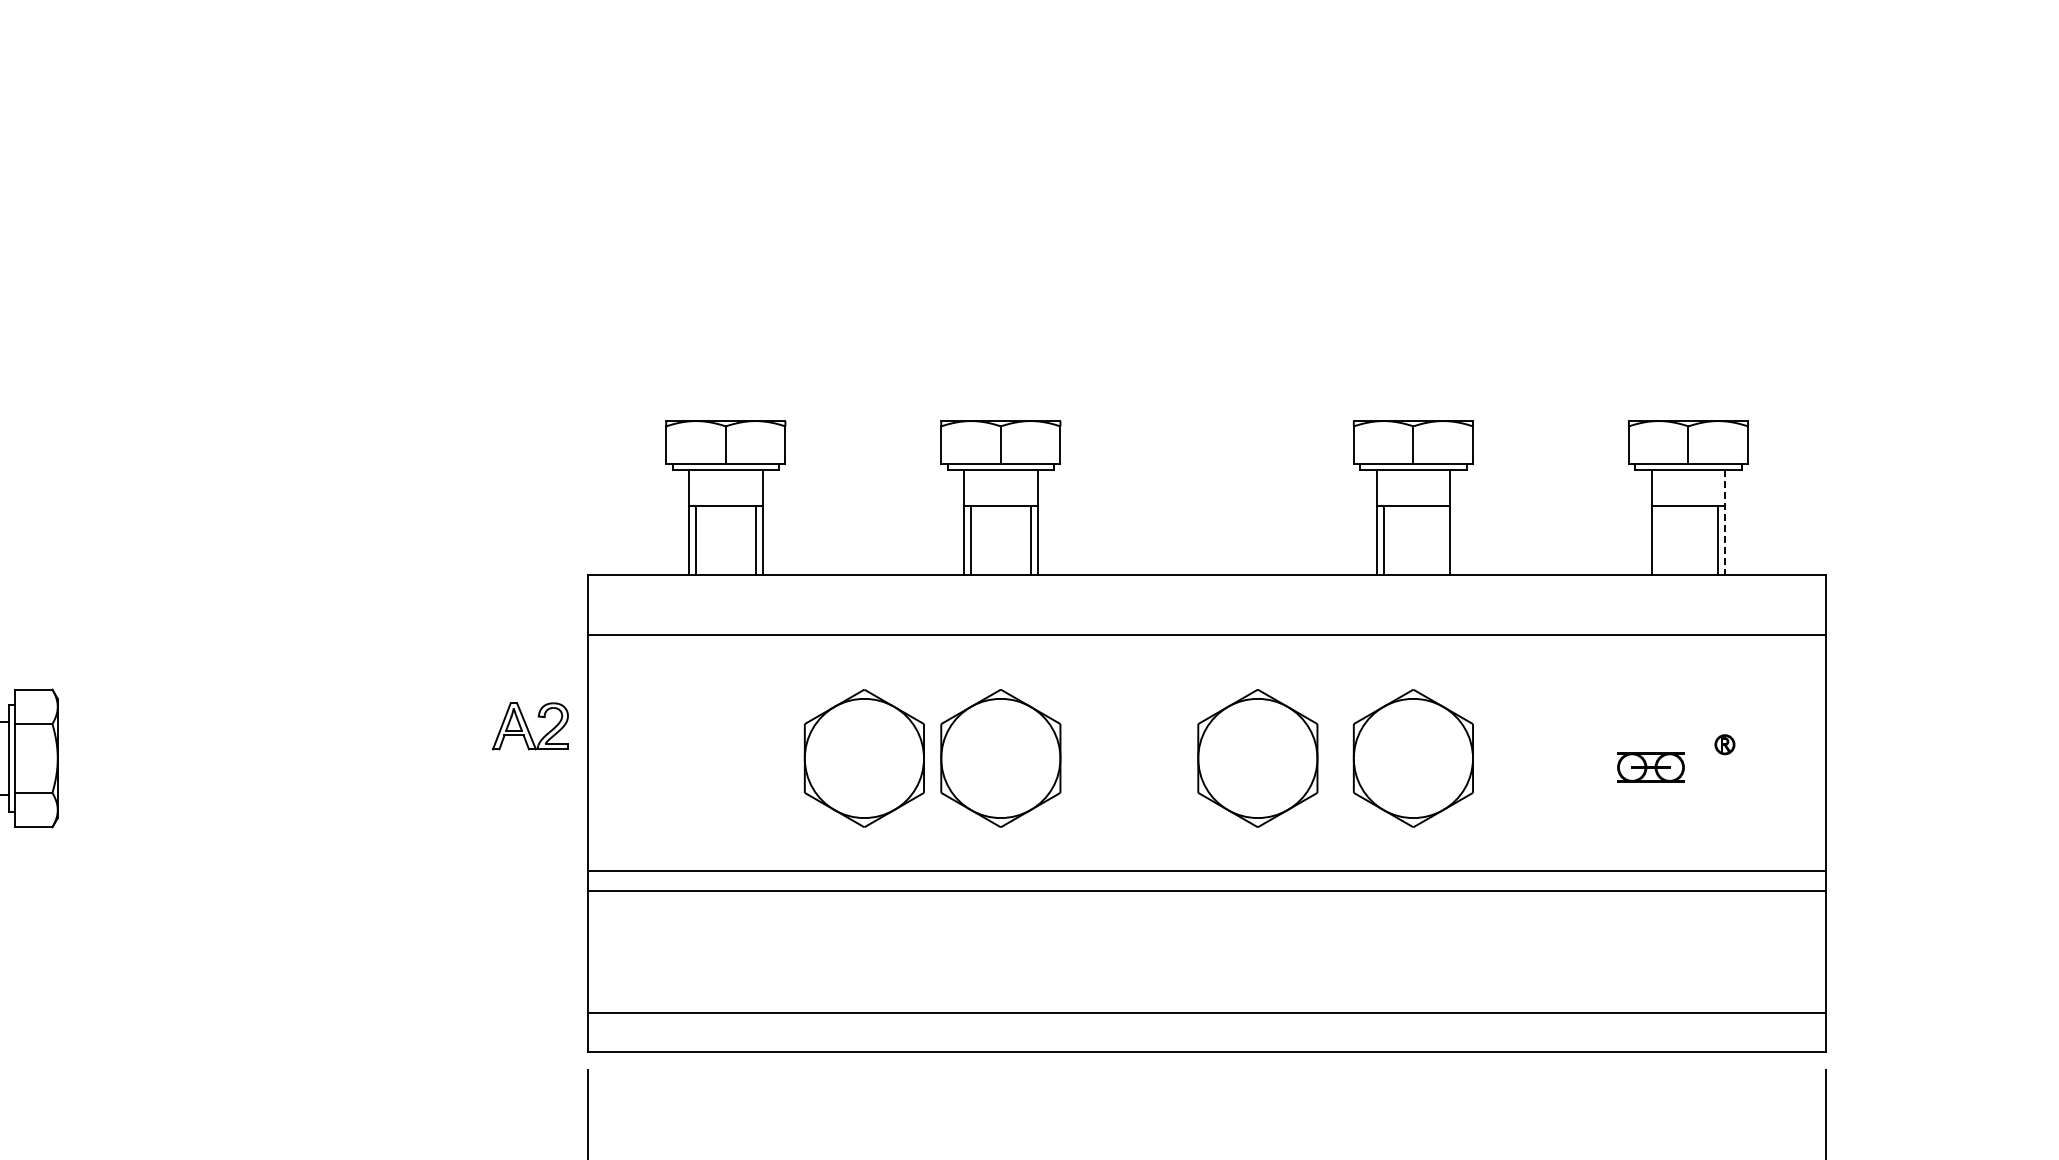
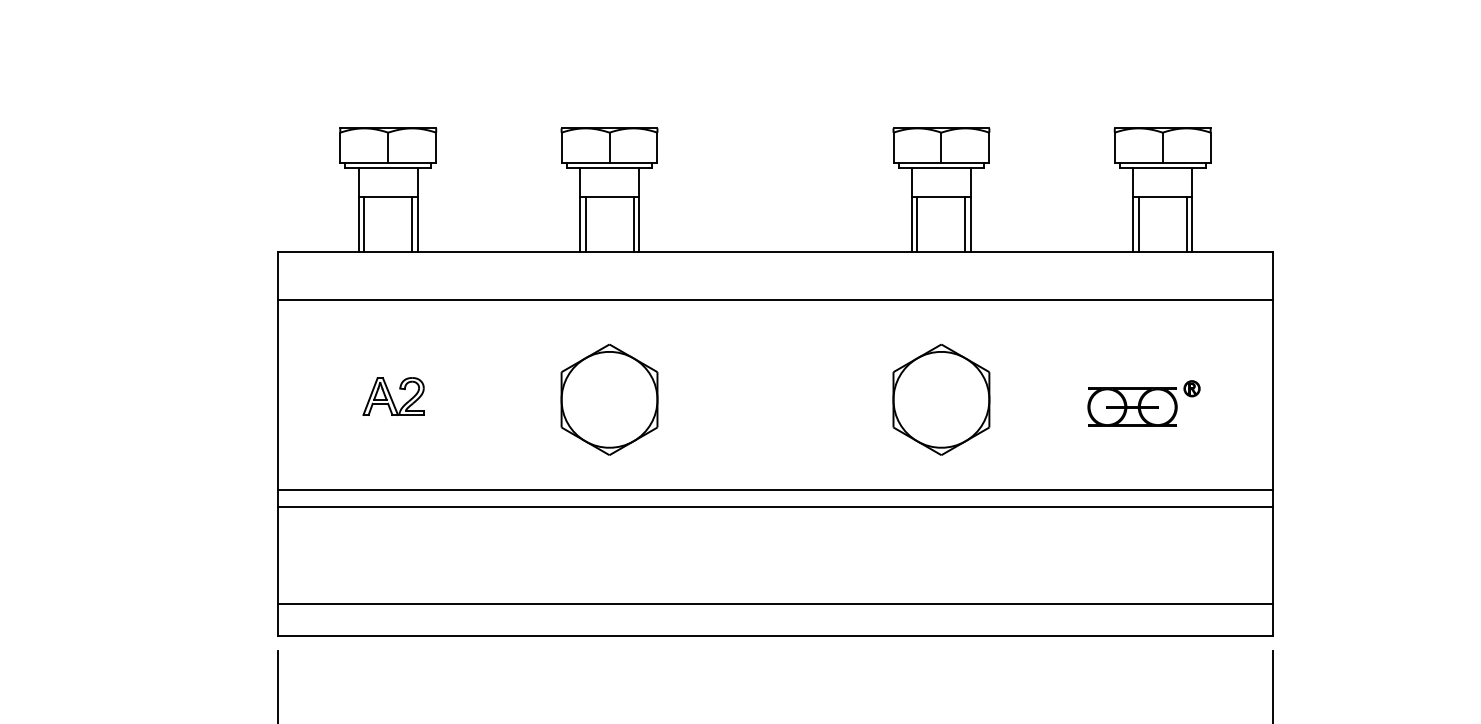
line: (1725, 522) -> (1192, 209), dashed -> solid
line: (1443, 540) -> (965, 224), added
line: (1658, 540) -> (1138, 224), added
part: (530, 726) -> (393, 396), moved
part: (863, 758) -> (499, 399), removed
part: (1257, 758) -> (816, 399), removed
part: (1650, 767) -> (1132, 407), size x1.67

